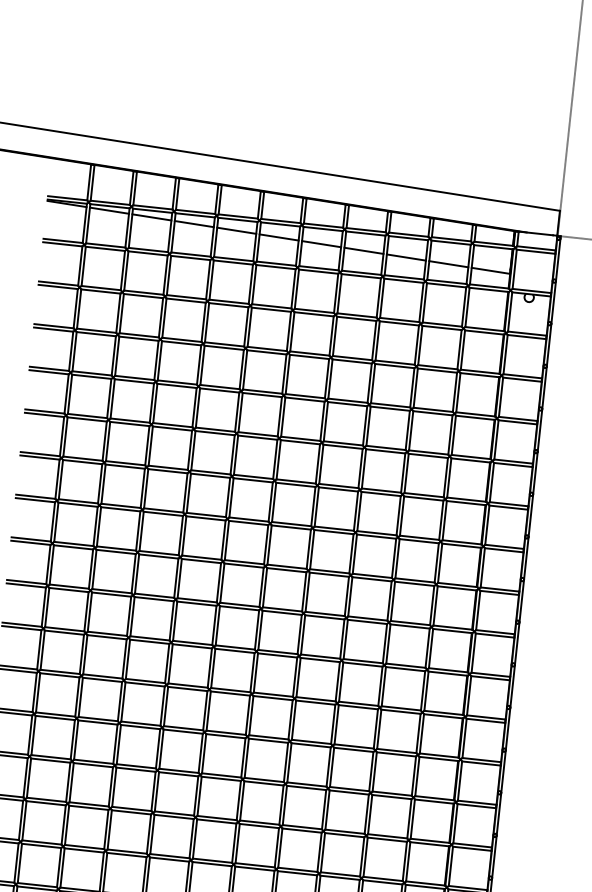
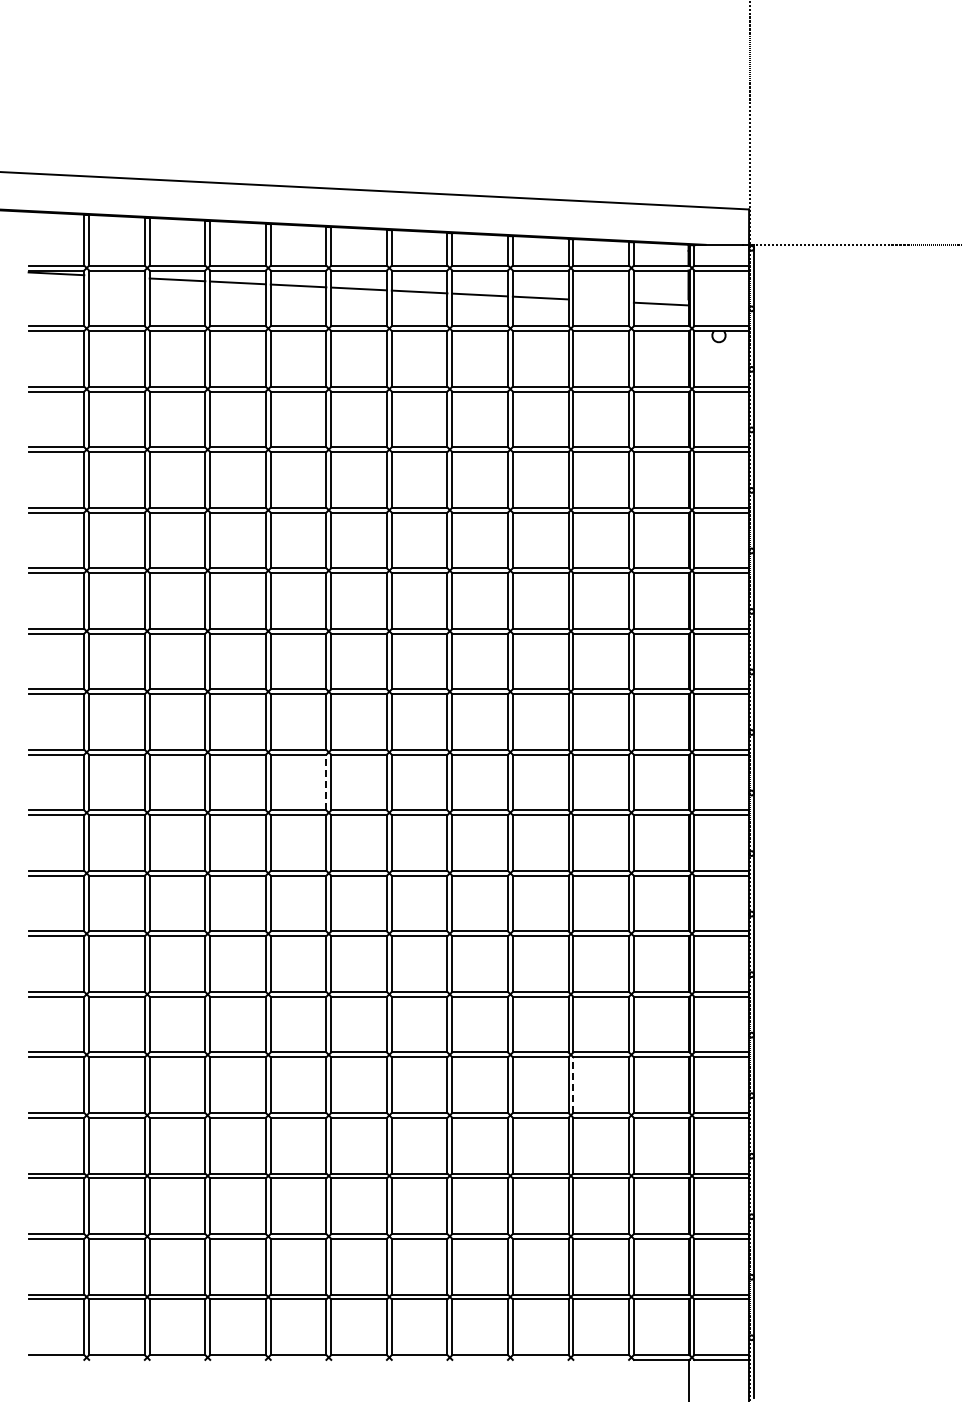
line: (109, 210) -> (116, 276), removed
line: (449, 263) -> (601, 300), removed
line: (219, 582) -> (326, 782), solid -> dashed
line: (370, 814) -> (573, 1085), solid -> dashed

